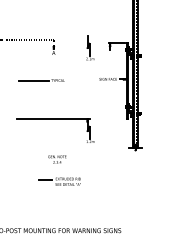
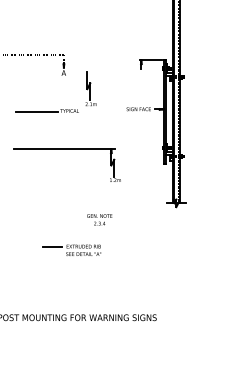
part: (89, 47) -> (90, 88), moved
part: (54, 119) -> (66, 149), moved
text: (57, 159) -> (99, 219), moved

